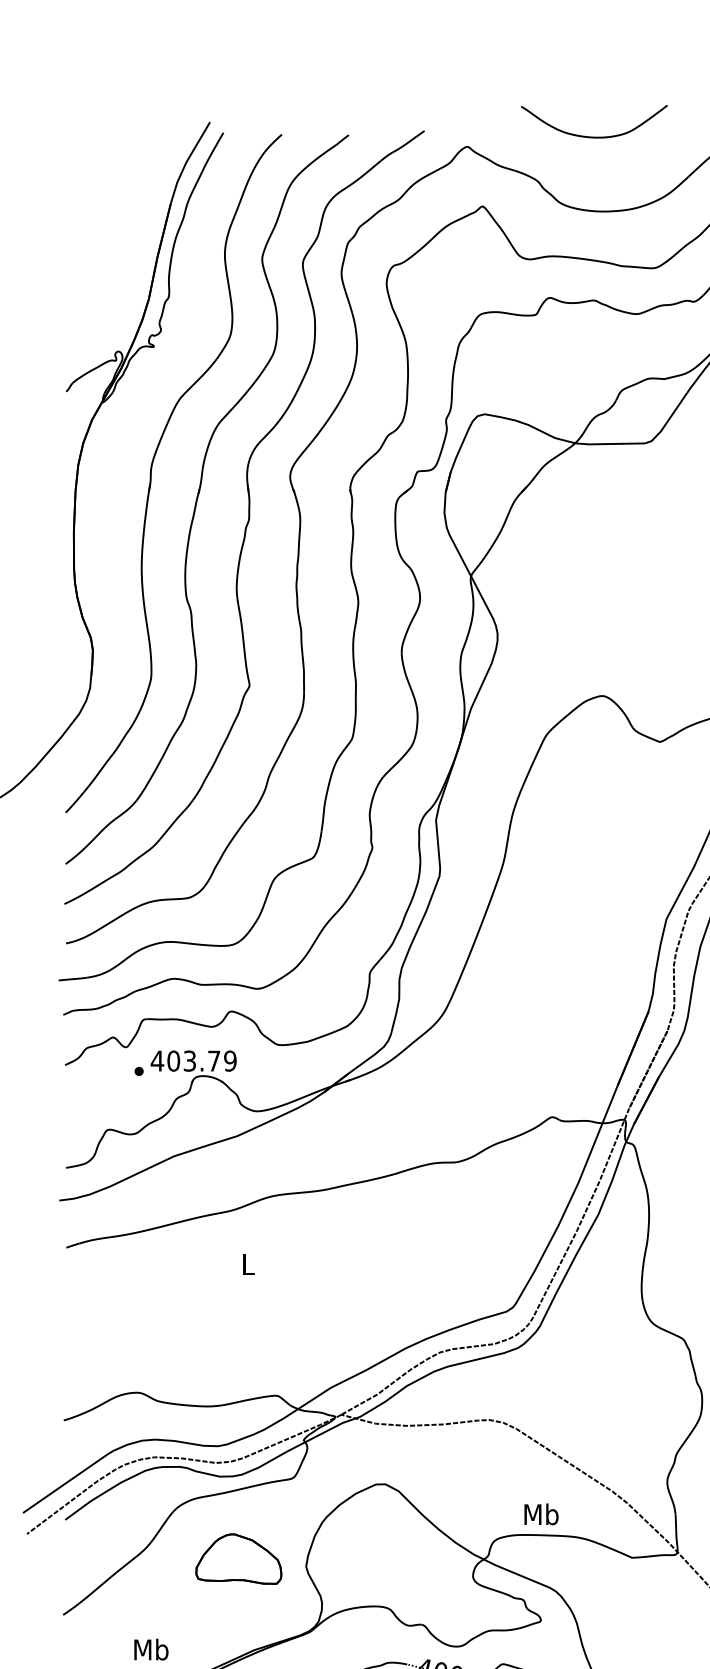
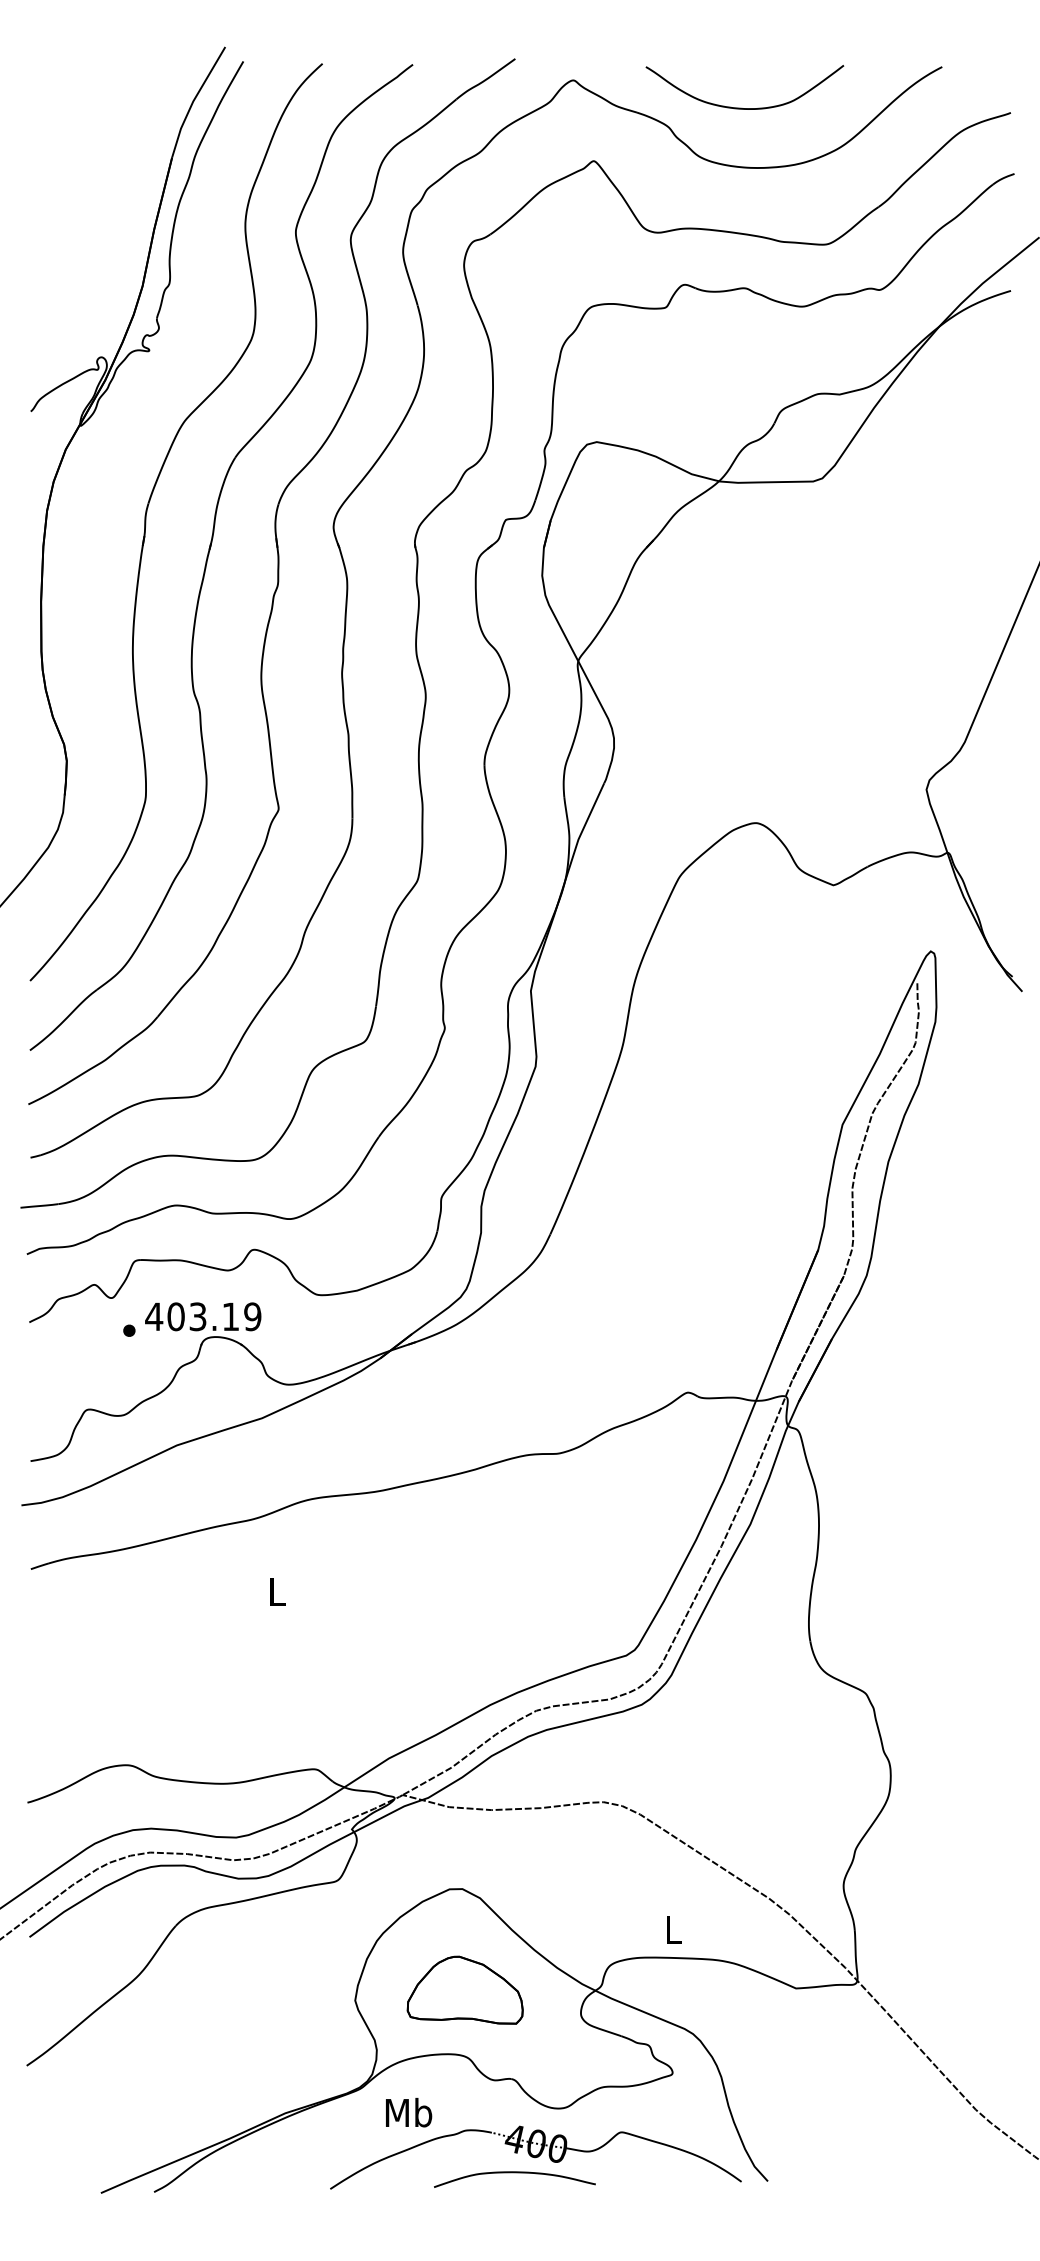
curve: (591, 136) -> (741, 107), moved
text: (213, 1060) -> (230, 1316), 403.79 -> 403.19
text: (541, 1514) -> (673, 1929), Mb -> L
part: (238, 1558) -> (464, 1989), moved
text: (151, 1649) -> (409, 2112), moved

